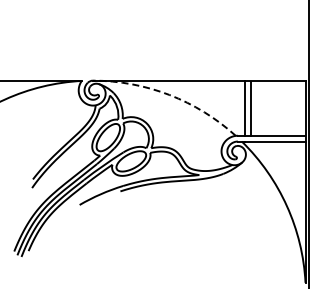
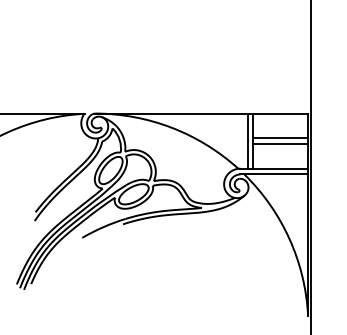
arc: (168, 94) -> (171, 127), dashed -> solid
line: (277, 105) -> (280, 138), added
line: (277, 111) -> (280, 144), added

